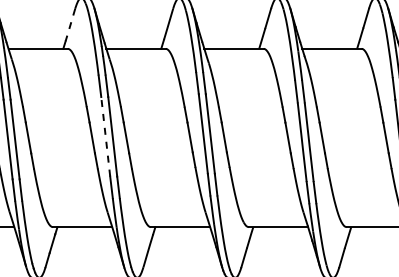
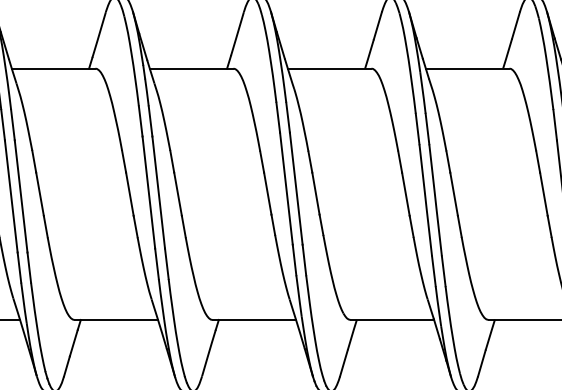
line: (70, 25) -> (99, 35), dashed -> solid
line: (105, 136) -> (148, 192), dashed -> solid

